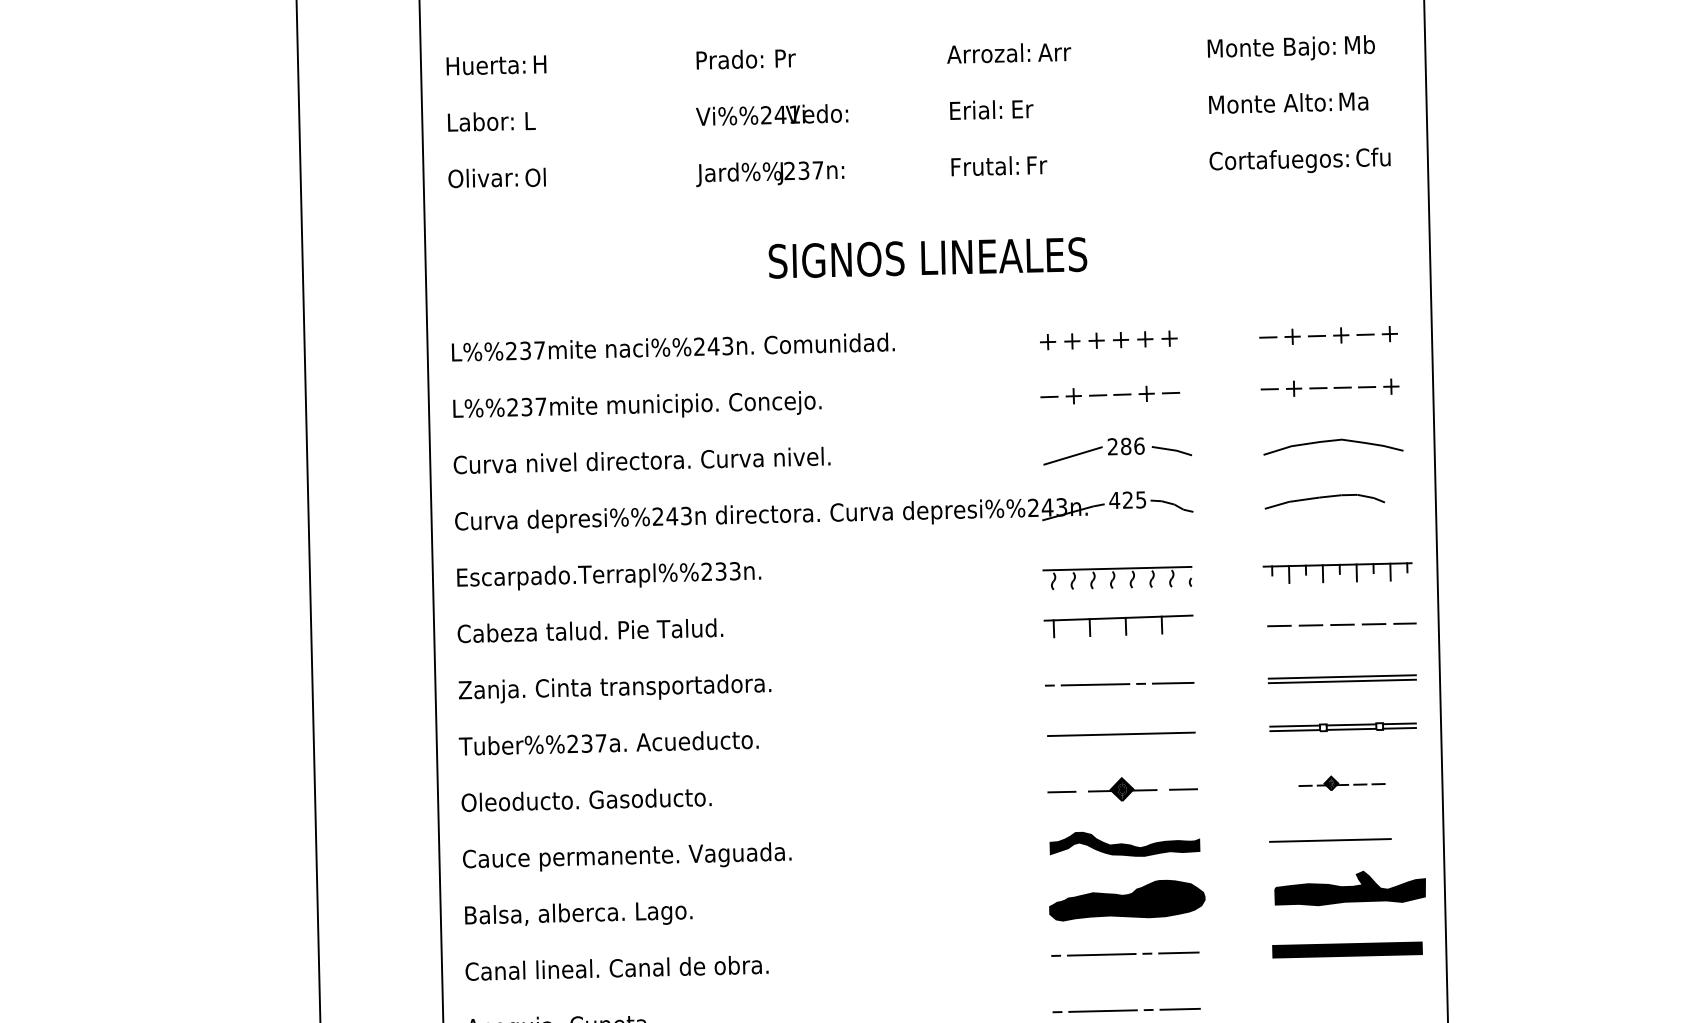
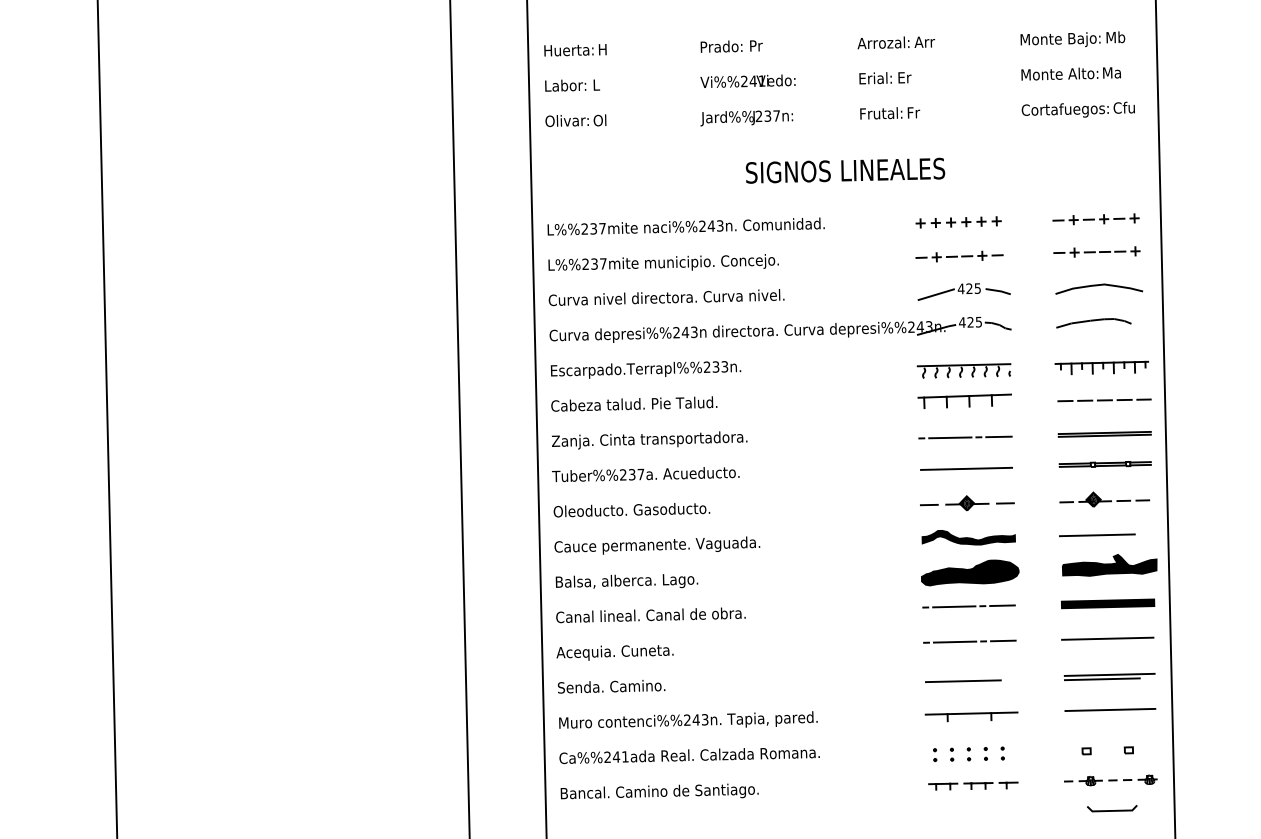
text: (1126, 446) -> (969, 288), 286 -> 425
part: (1341, 783) -> (1104, 499), size x1.67
line: (1346, 1005) -> (1107, 638), added

